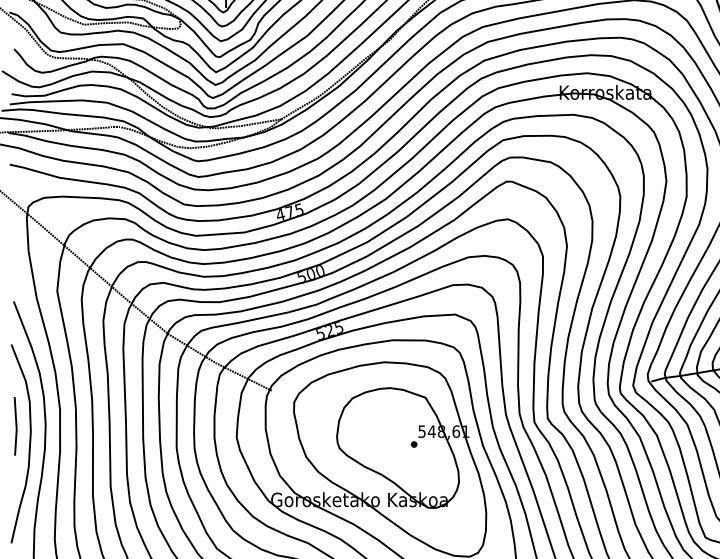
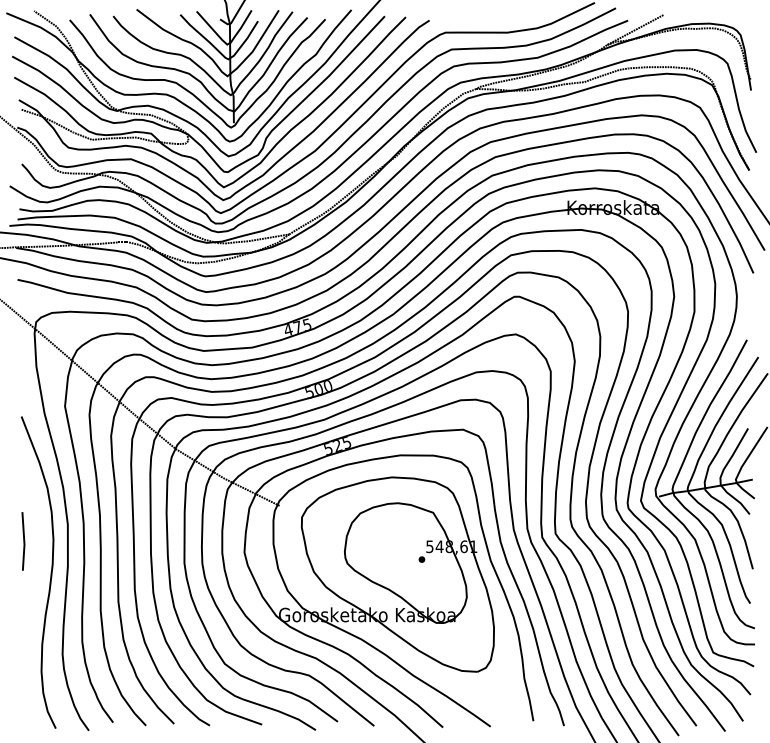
curve: (28, 446) -> (36, 561), removed

